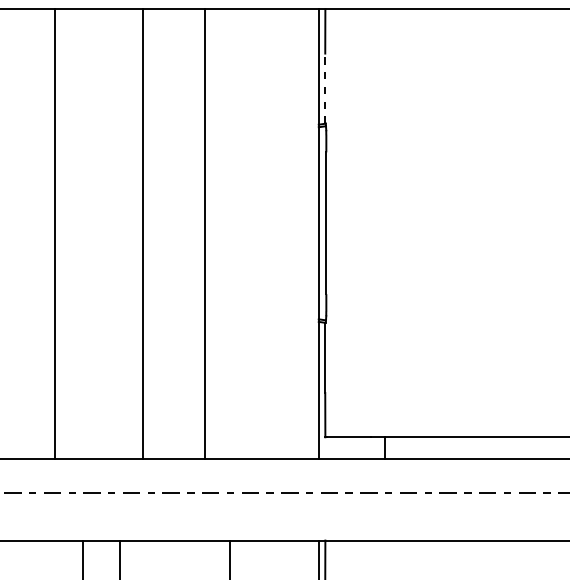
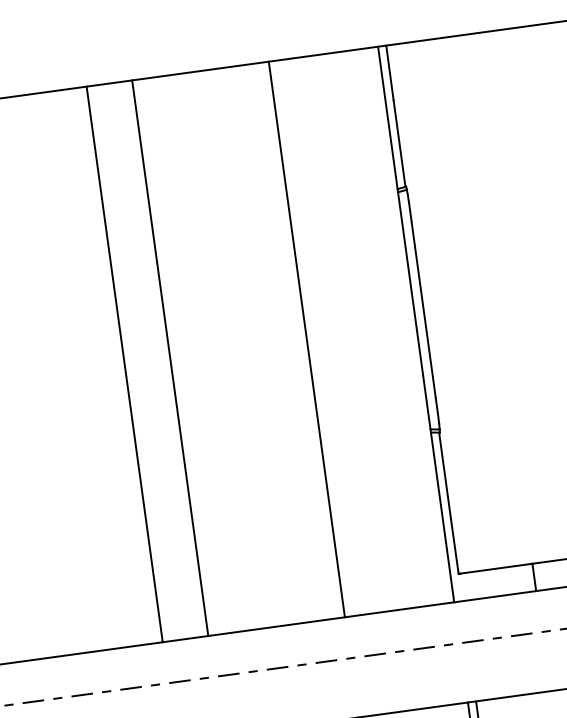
line: (325, 88) -> (399, 143), dashed -> solid
line: (54, 234) -> (124, 364), moved
line: (142, 234) -> (170, 358), moved
line: (205, 234) -> (307, 339), moved

